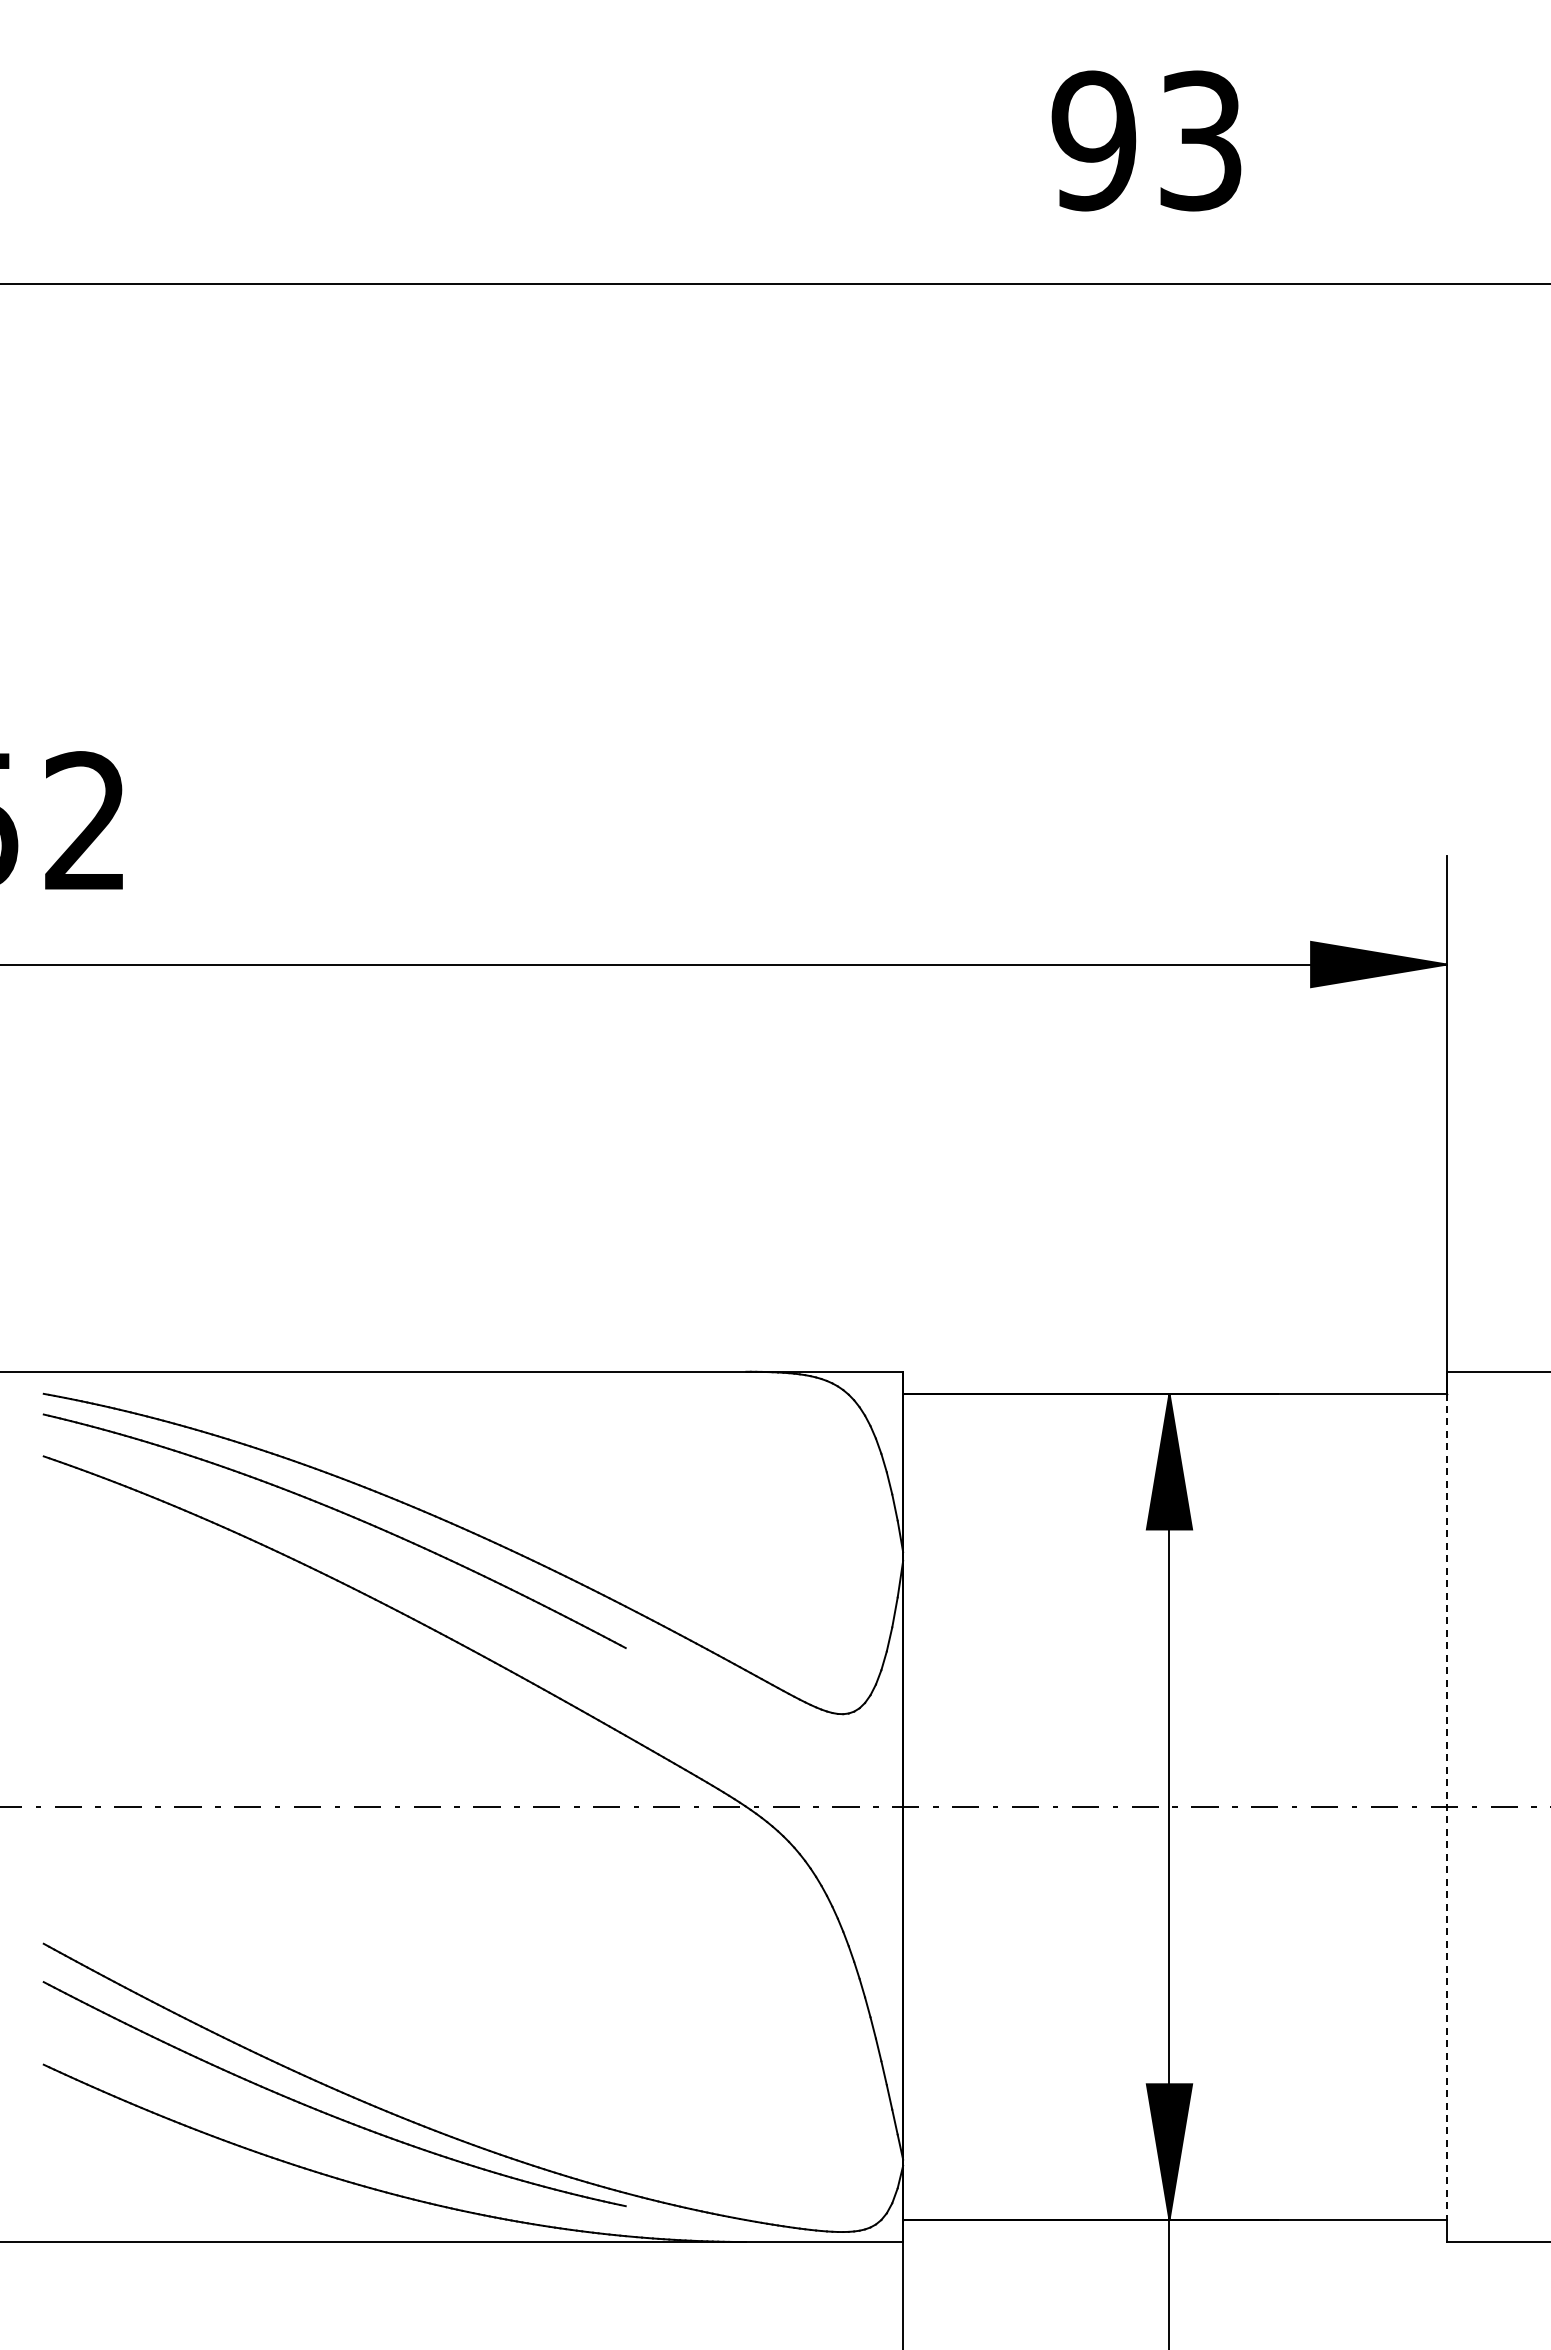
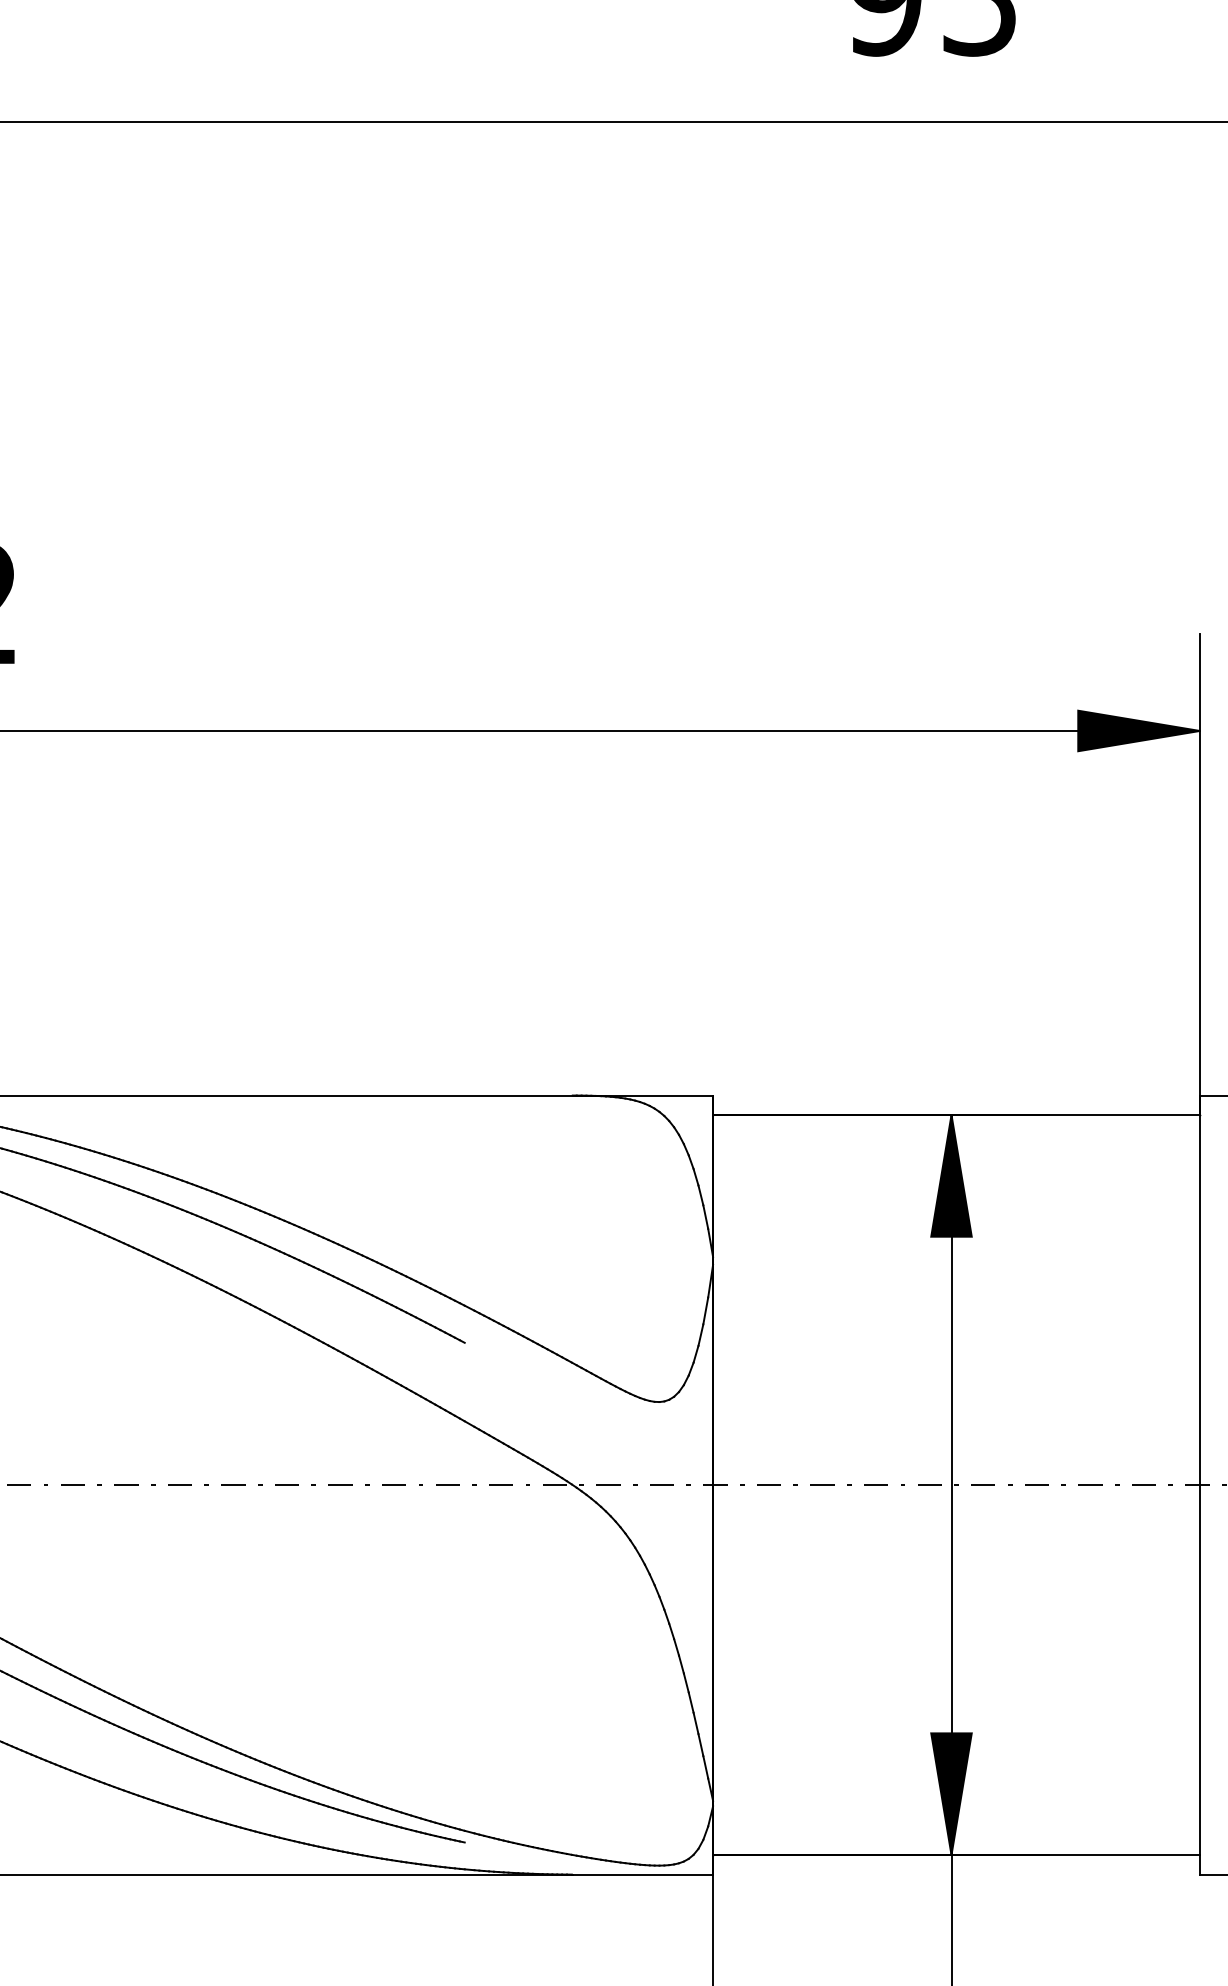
line: (1447, 1807) -> (1200, 1485), dashed -> solid

